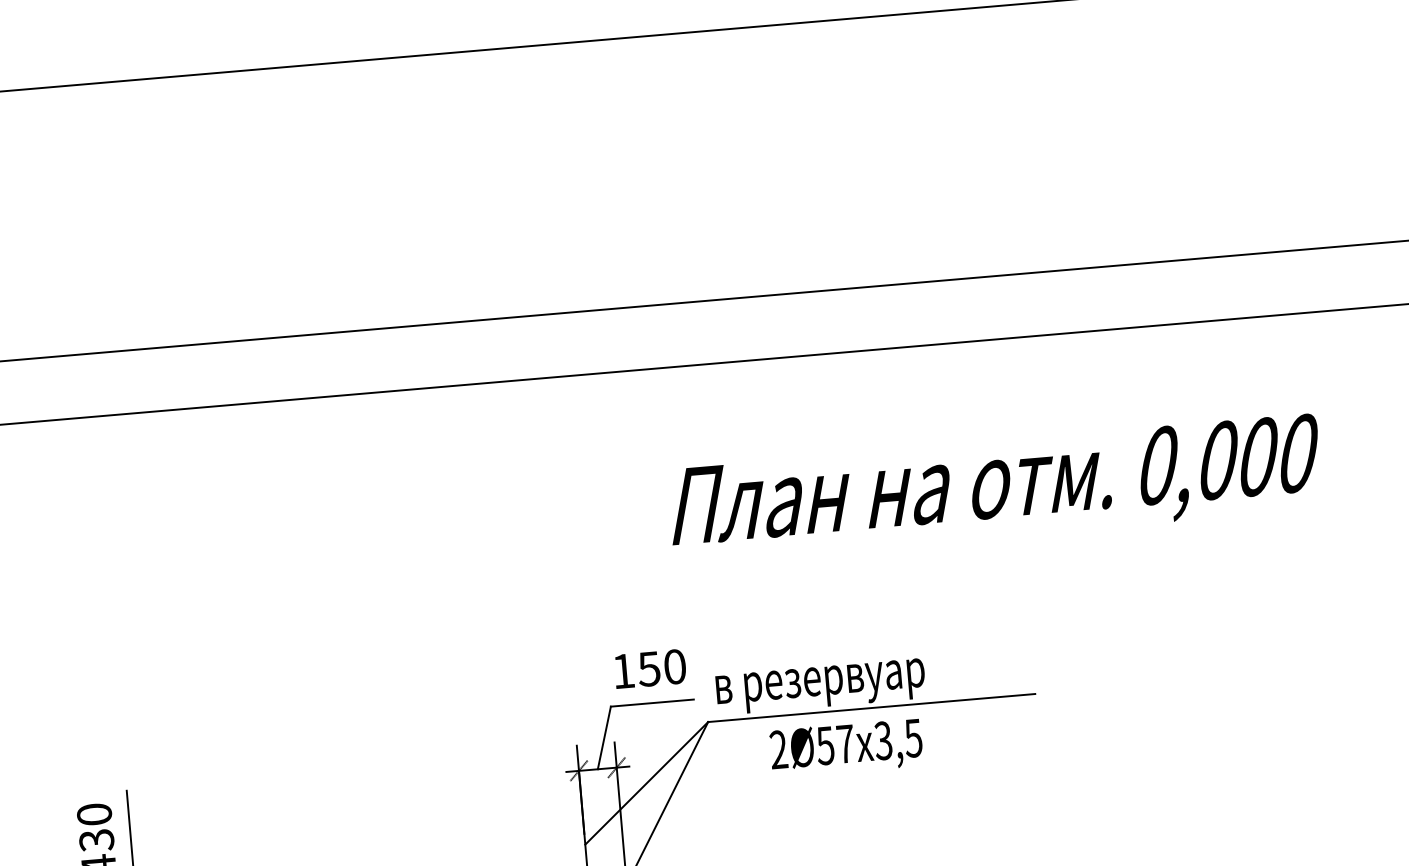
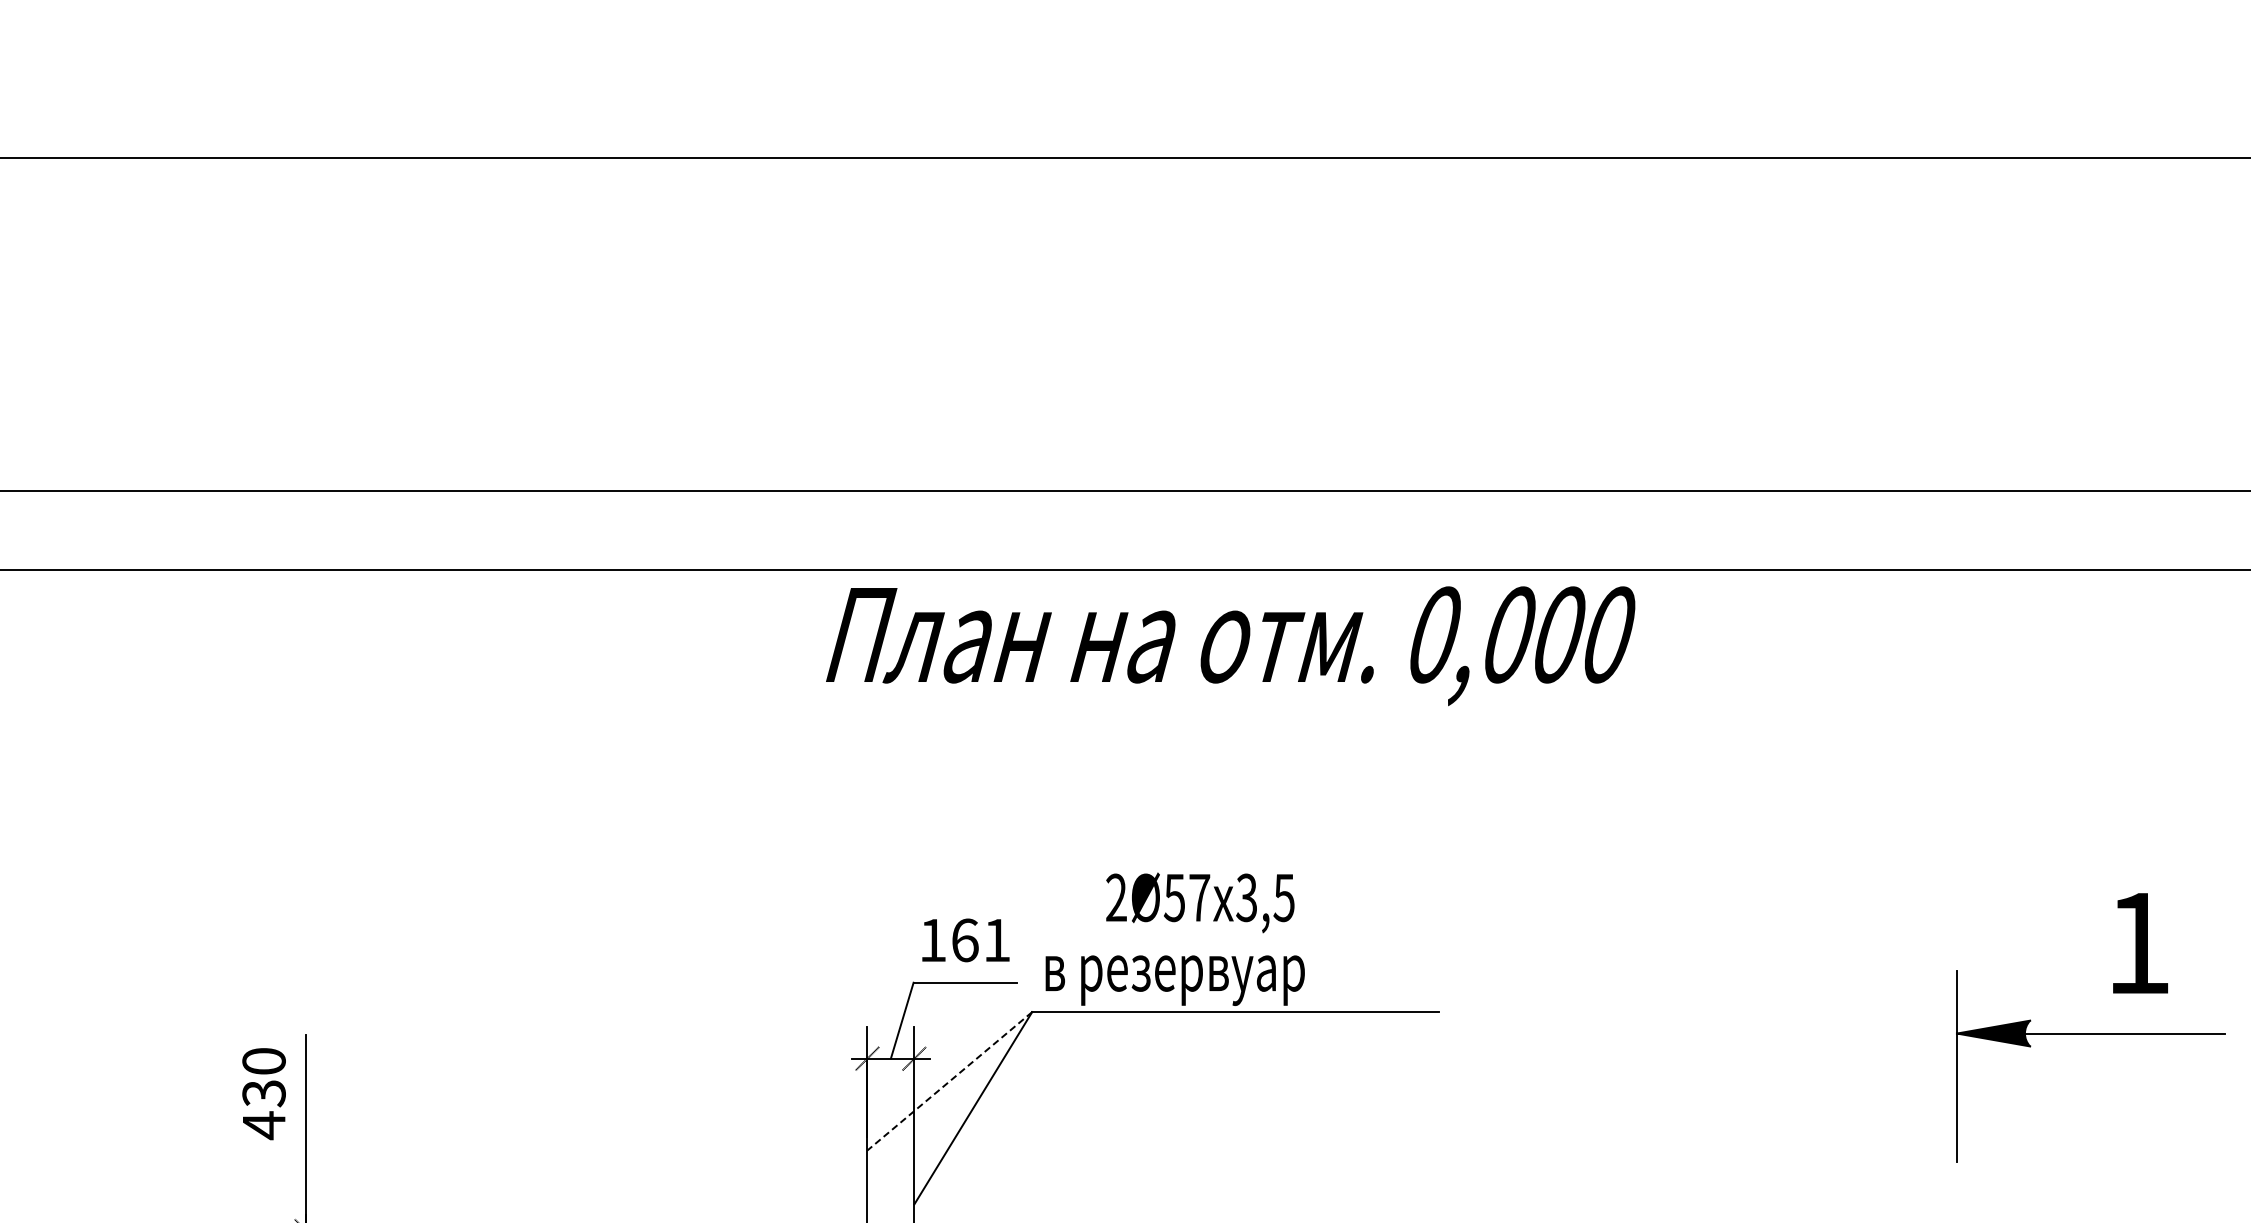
text: (995, 489) -> (1230, 646), moved
text: (661, 668) -> (980, 940), 150 -> 161
text: (846, 747) -> (1200, 902), moved
line: (646, 783) -> (949, 1081), solid -> dashed

